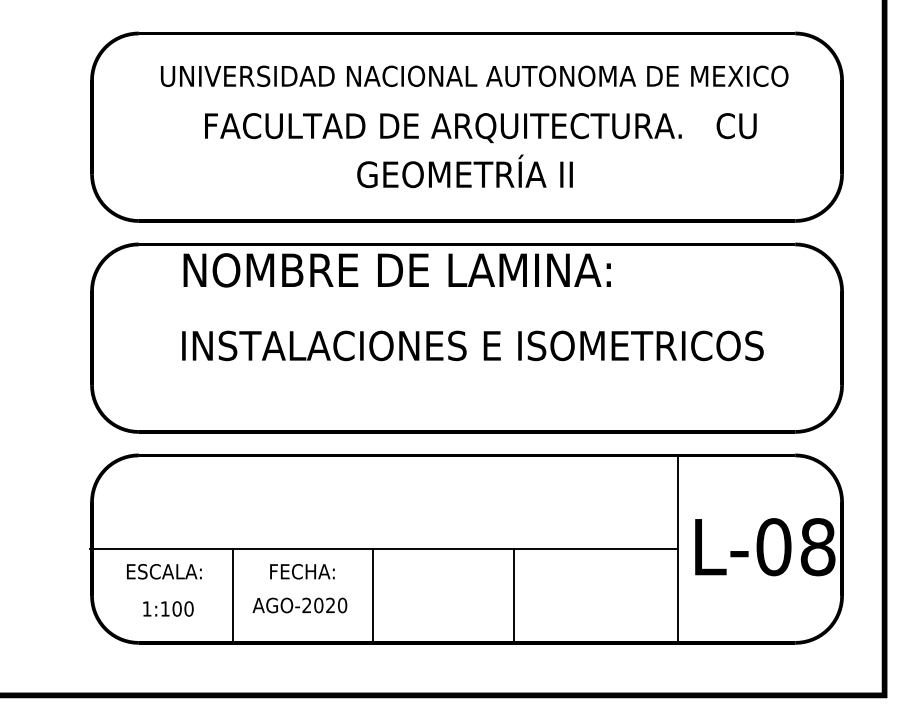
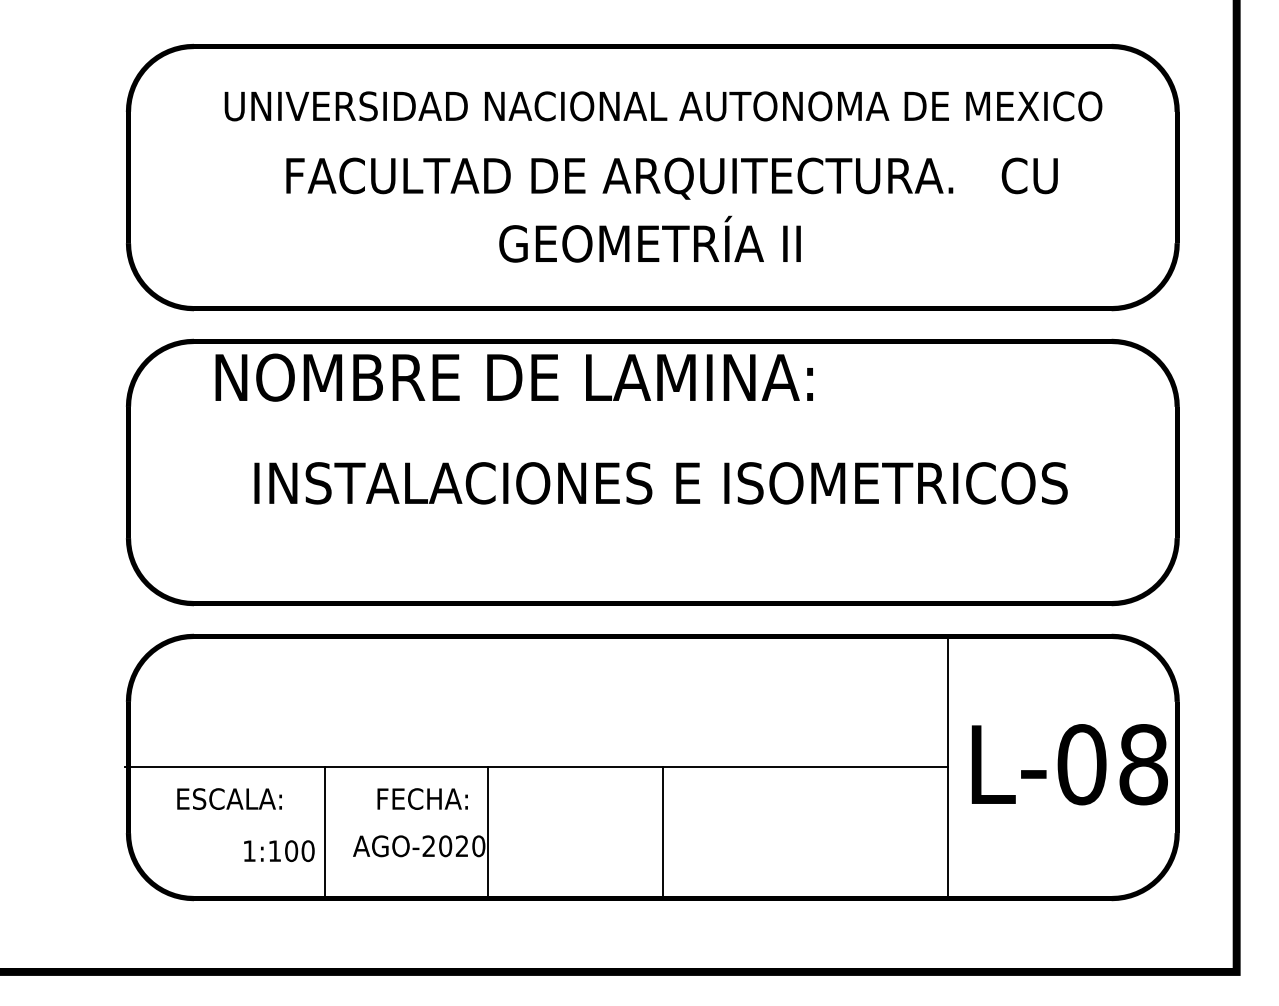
text: (396, 270) -> (513, 377), moved
line: (373, 595) -> (487, 832), moved
line: (514, 595) -> (663, 832), moved
text: (168, 609) -> (279, 851), moved

